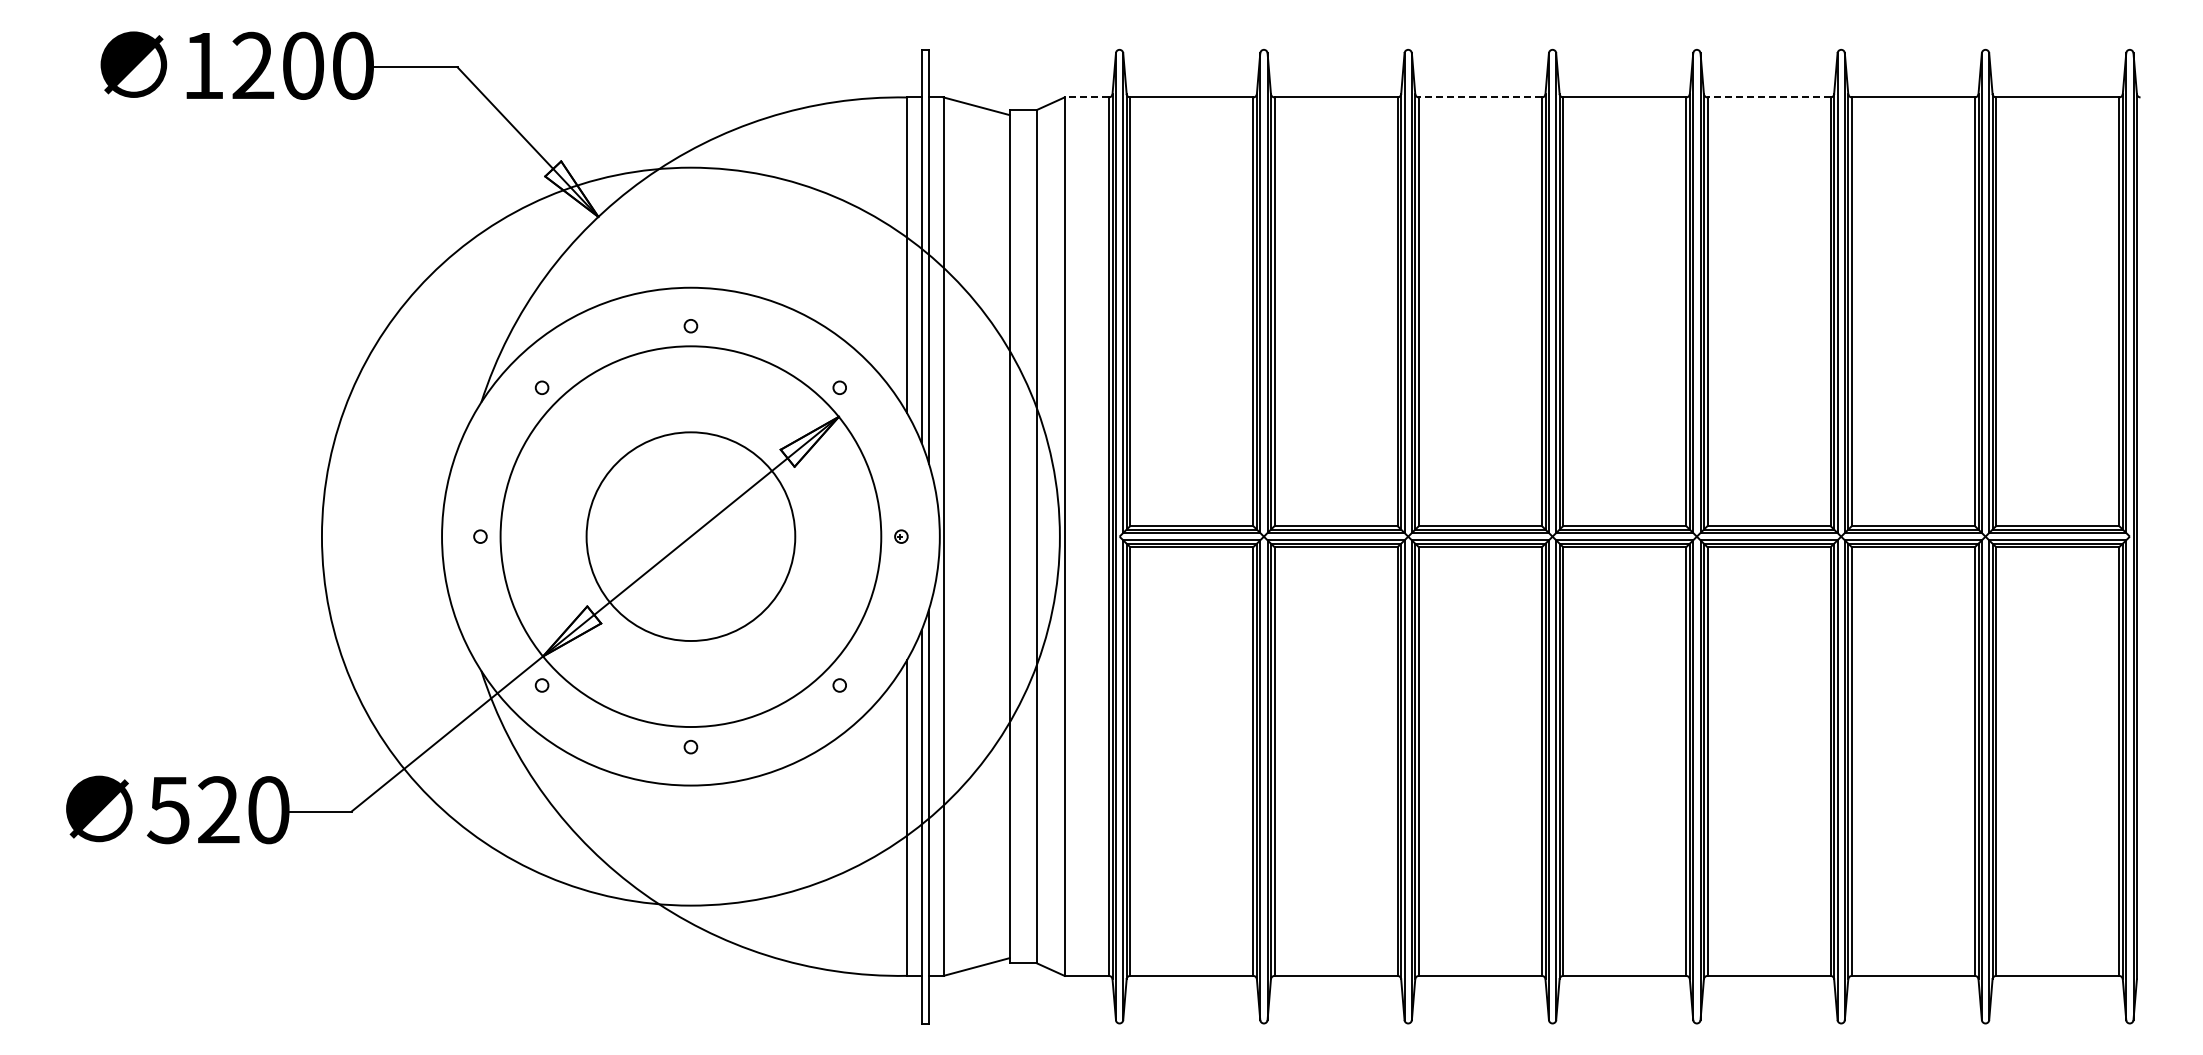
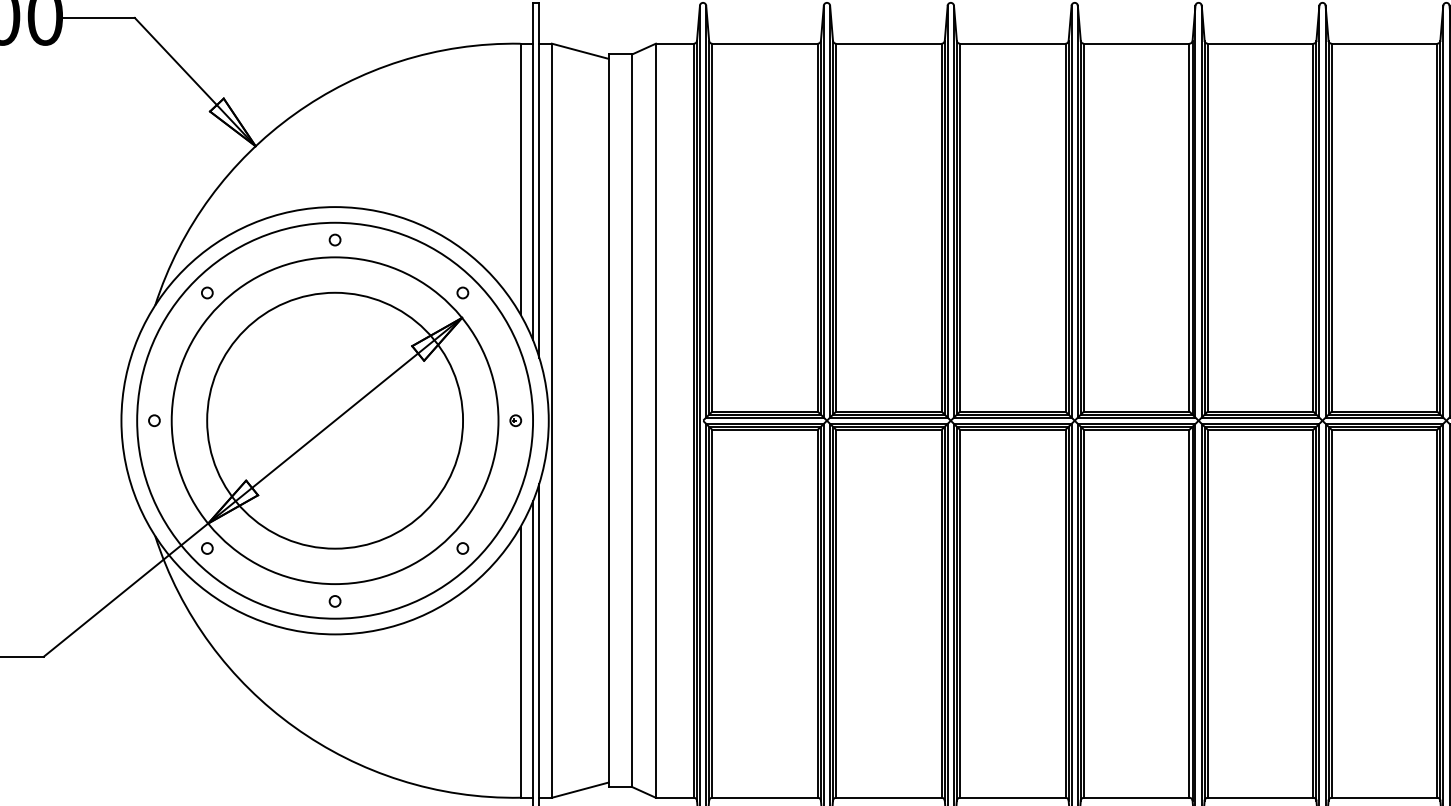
line: (1086, 97) -> (674, 43), dashed -> solid
line: (1479, 97) -> (1012, 43), dashed -> solid
line: (1768, 97) -> (1260, 43), dashed -> solid
circle: (690, 536) -> (334, 420), size x0.62
circle: (690, 536) -> (334, 420), size x1.43

